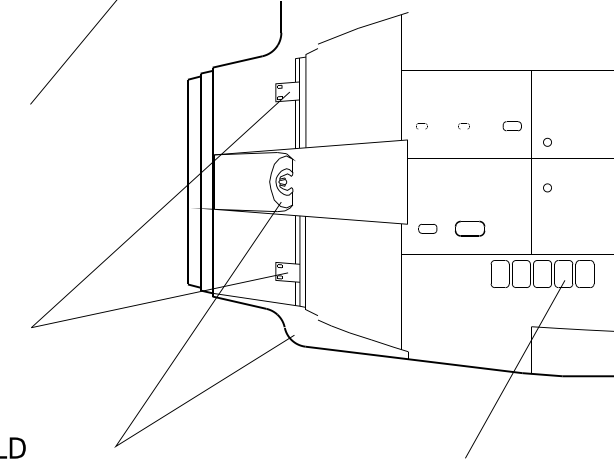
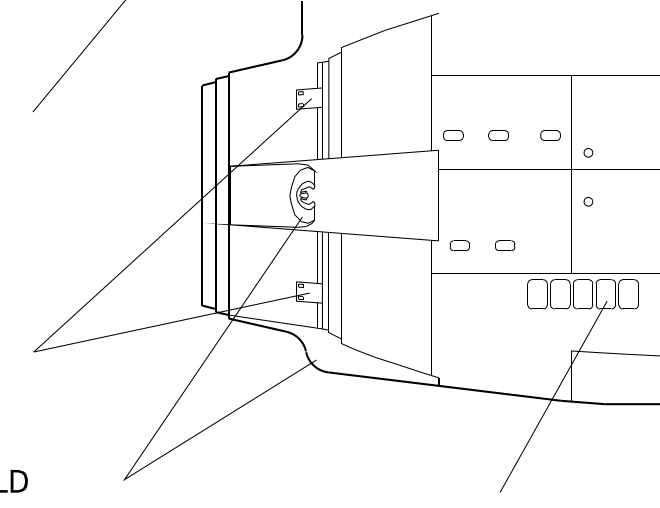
part: (421, 126) -> (453, 135), size x1.67
part: (463, 126) -> (498, 135), size x1.67
part: (469, 228) -> (504, 245), size x0.62

